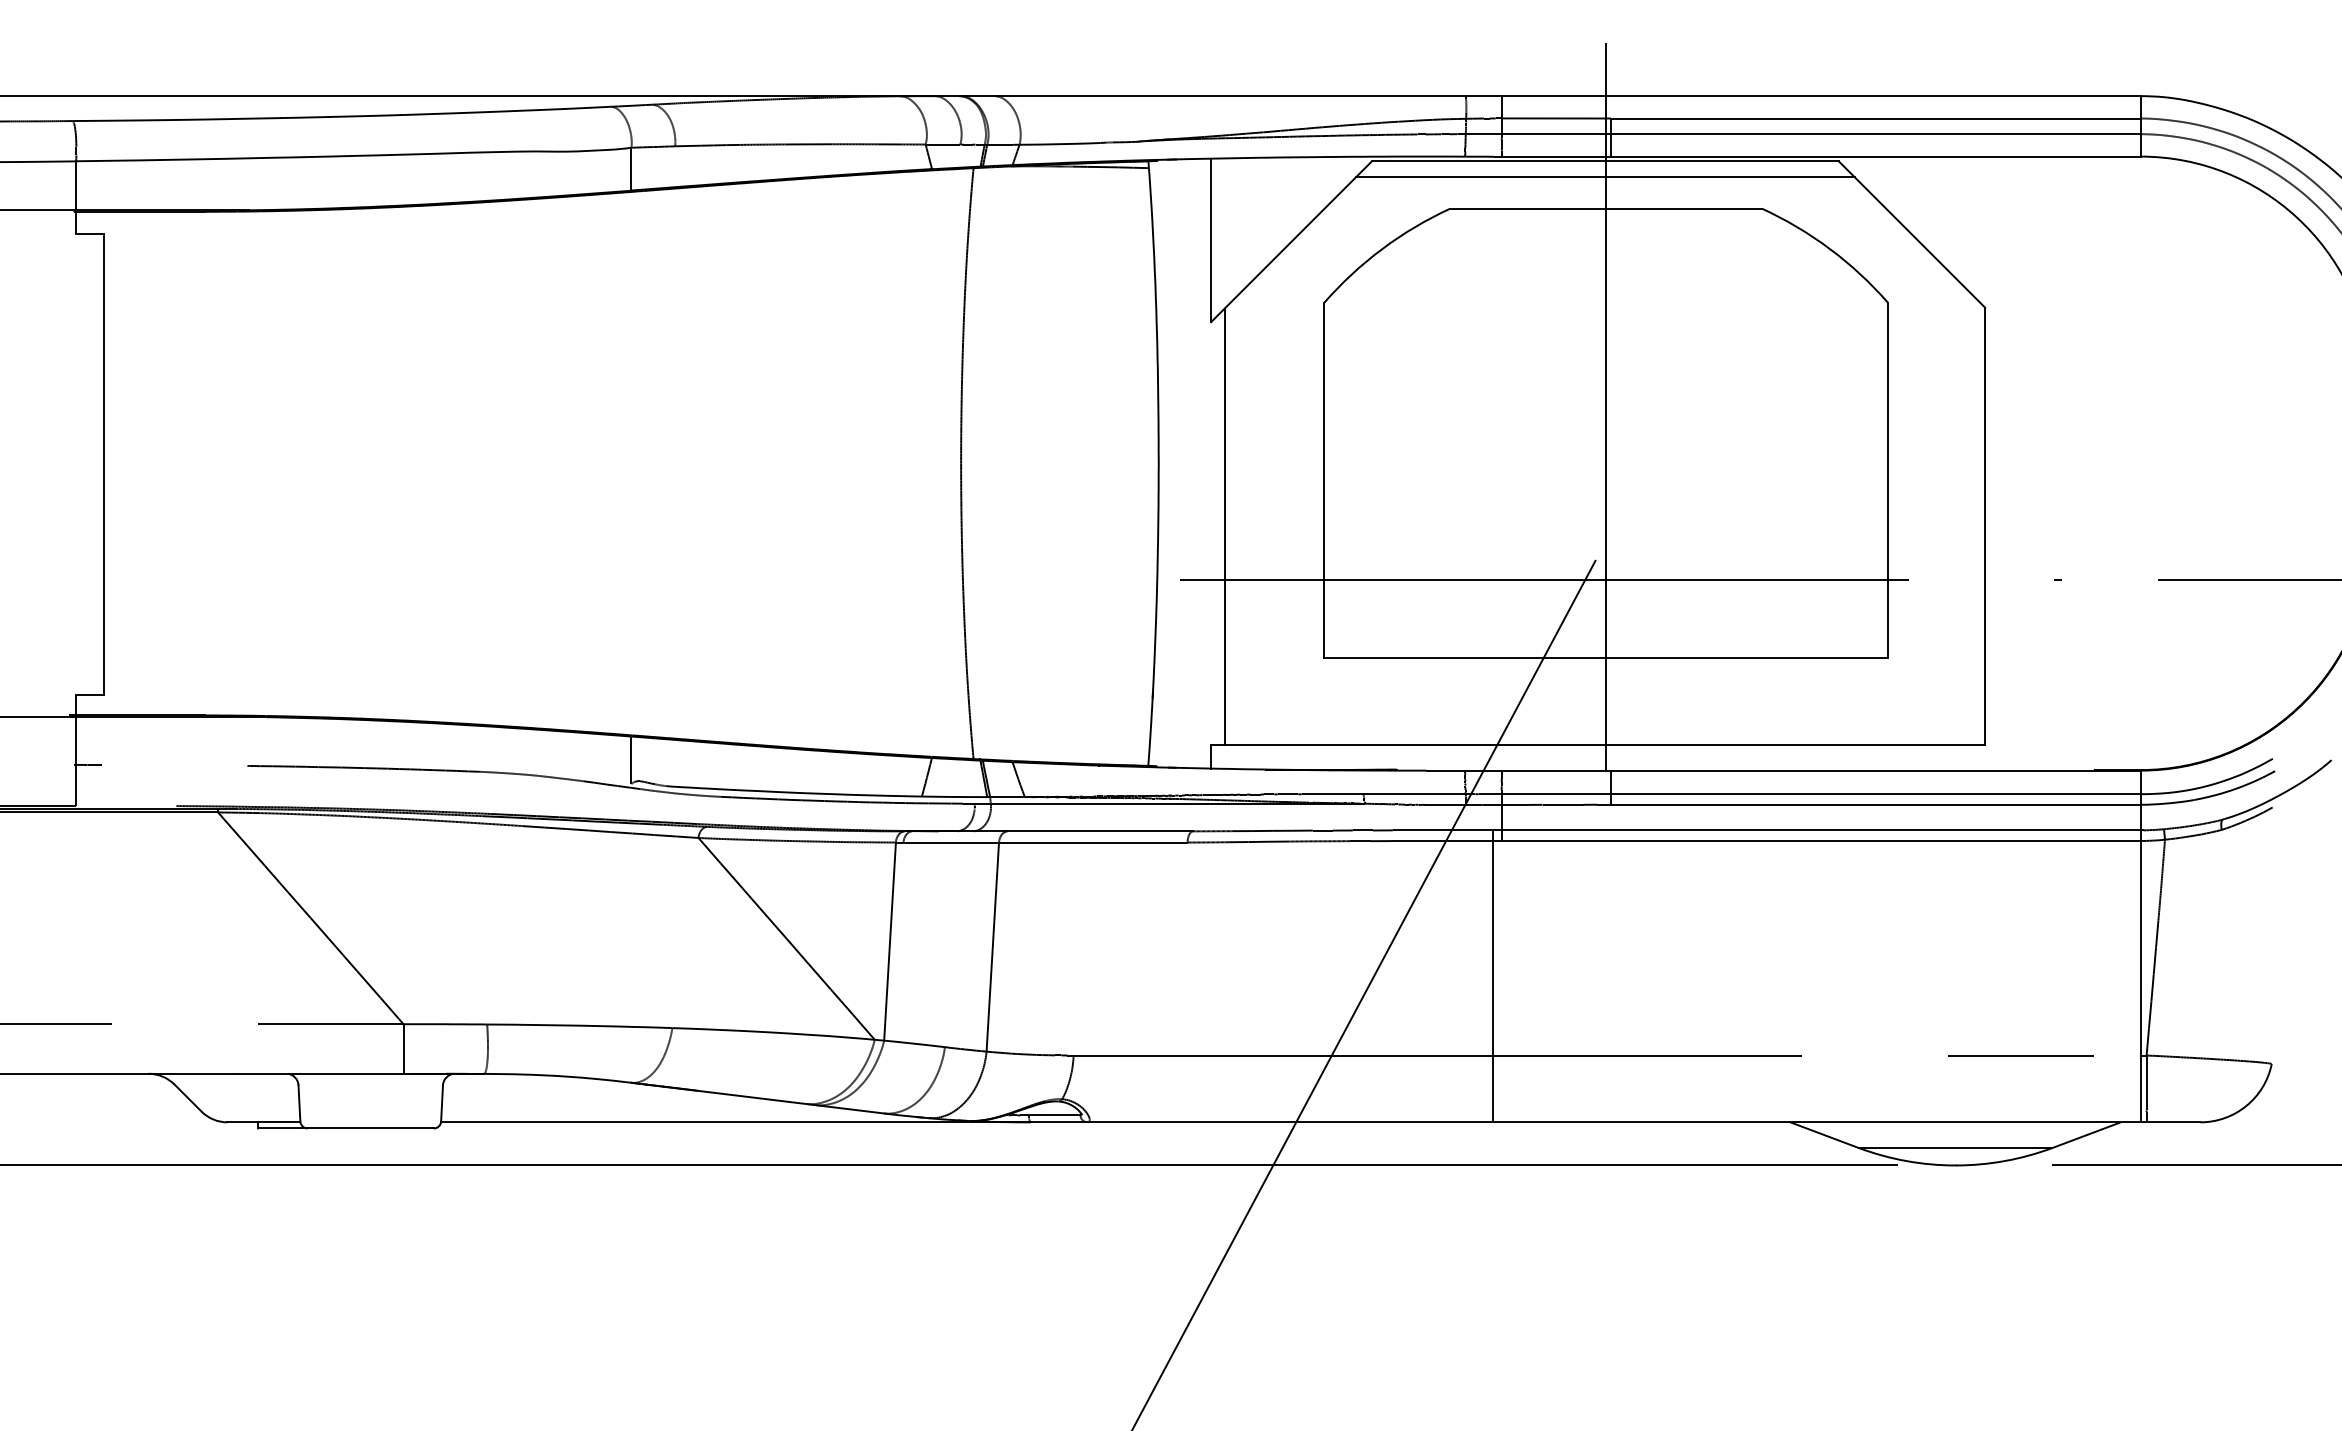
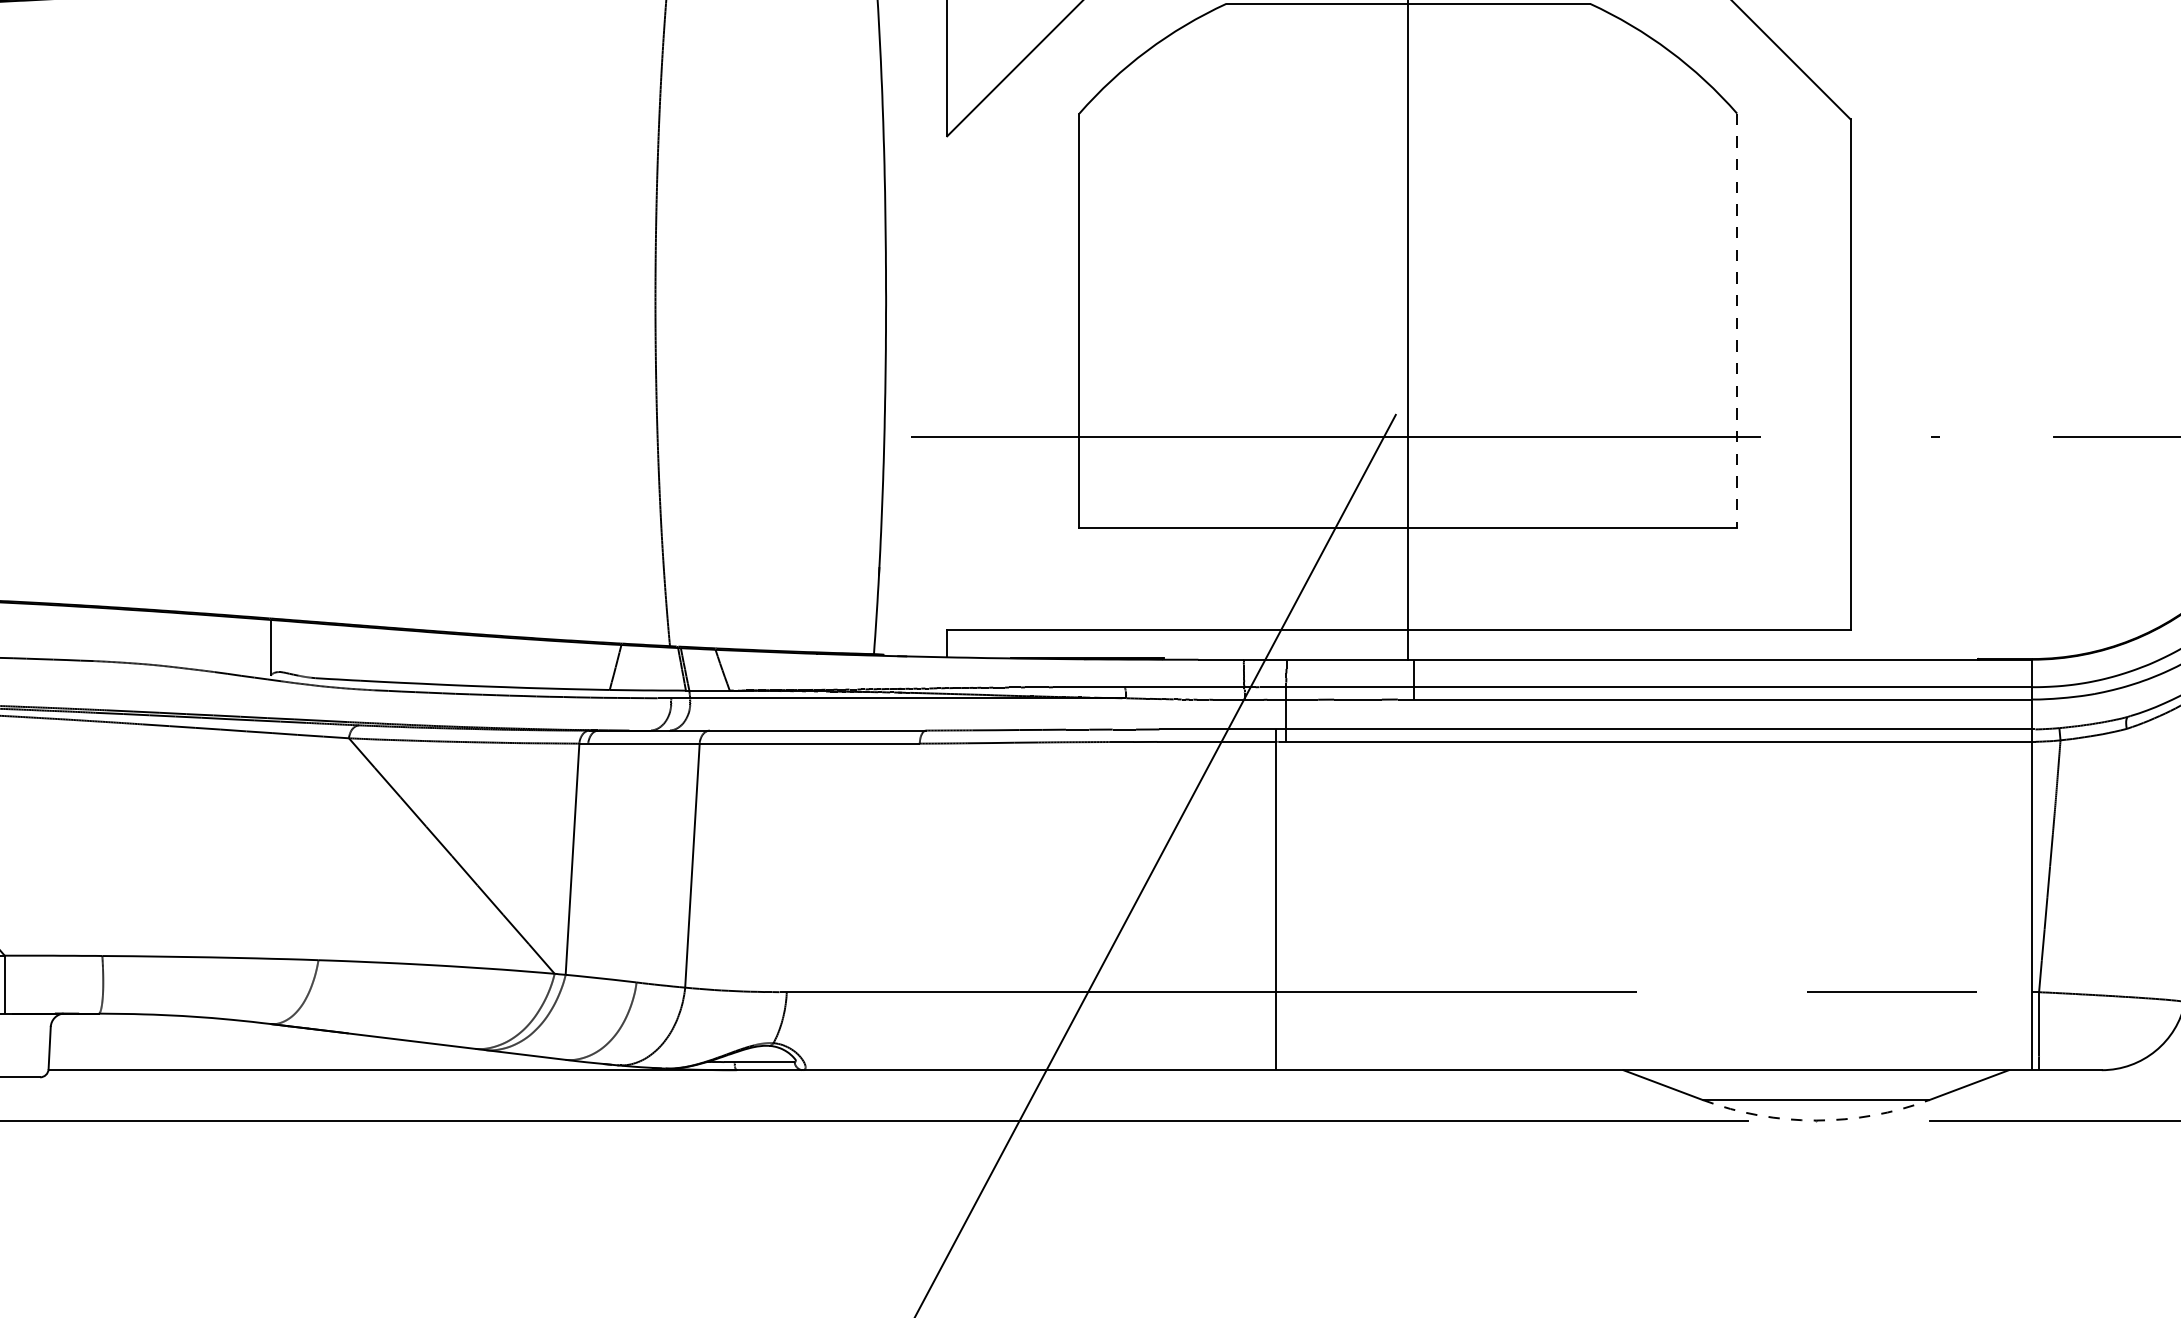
line: (1887, 480) -> (1736, 321), solid -> dashed
line: (1224, 526) -> (962, 374), removed
arc: (1955, 1165) -> (1816, 1120), solid -> dashed

